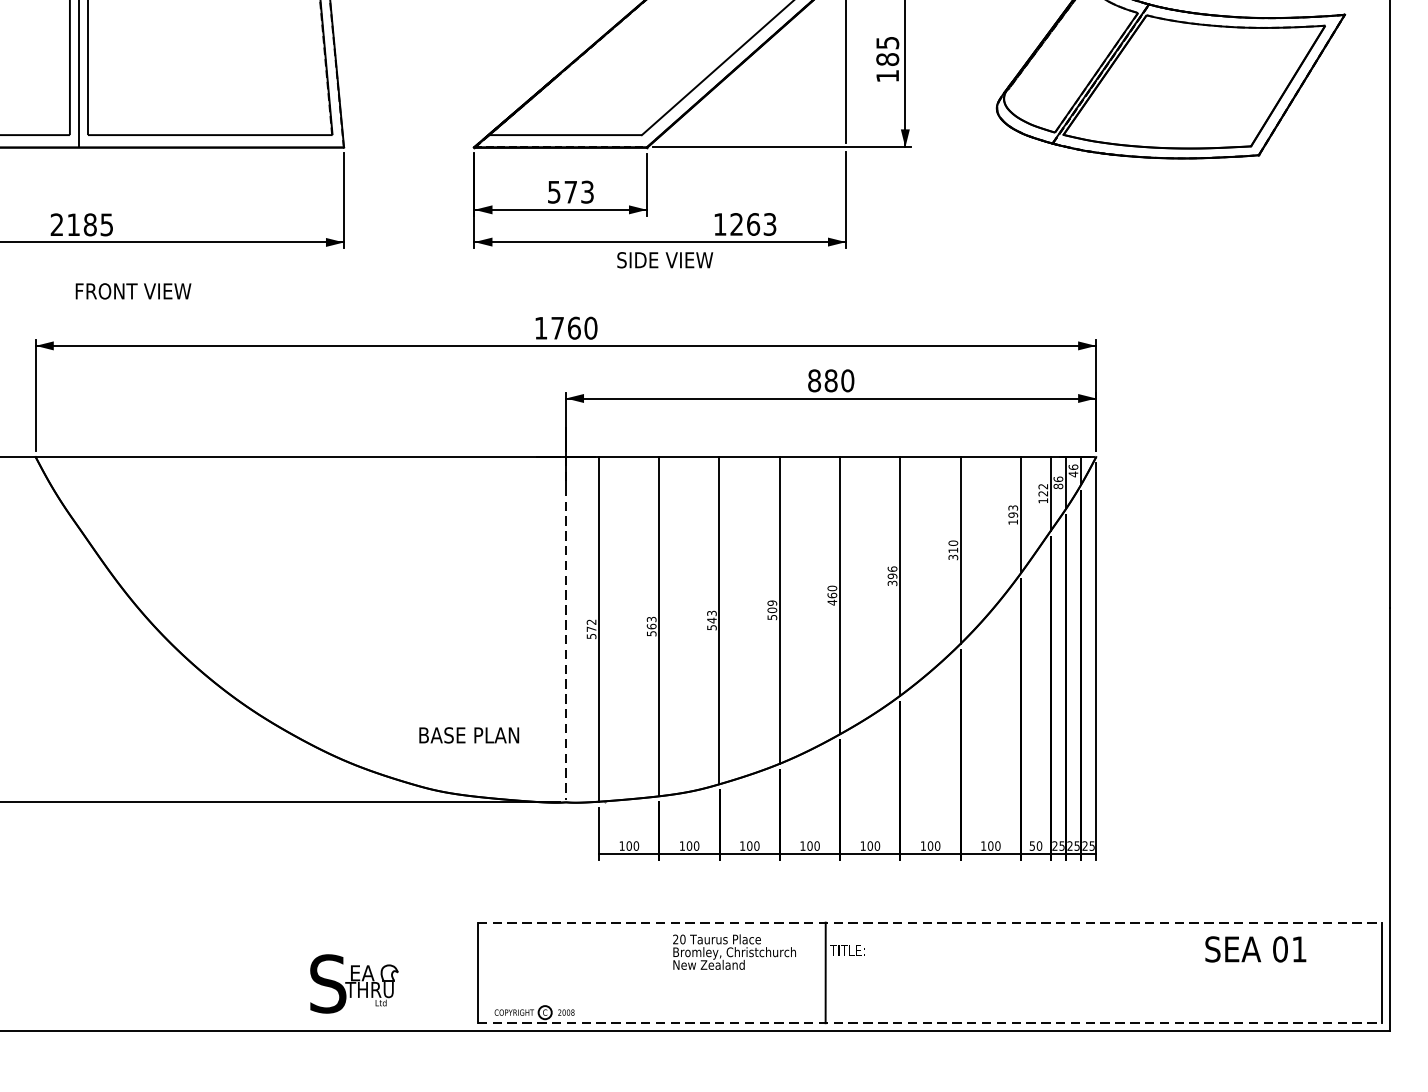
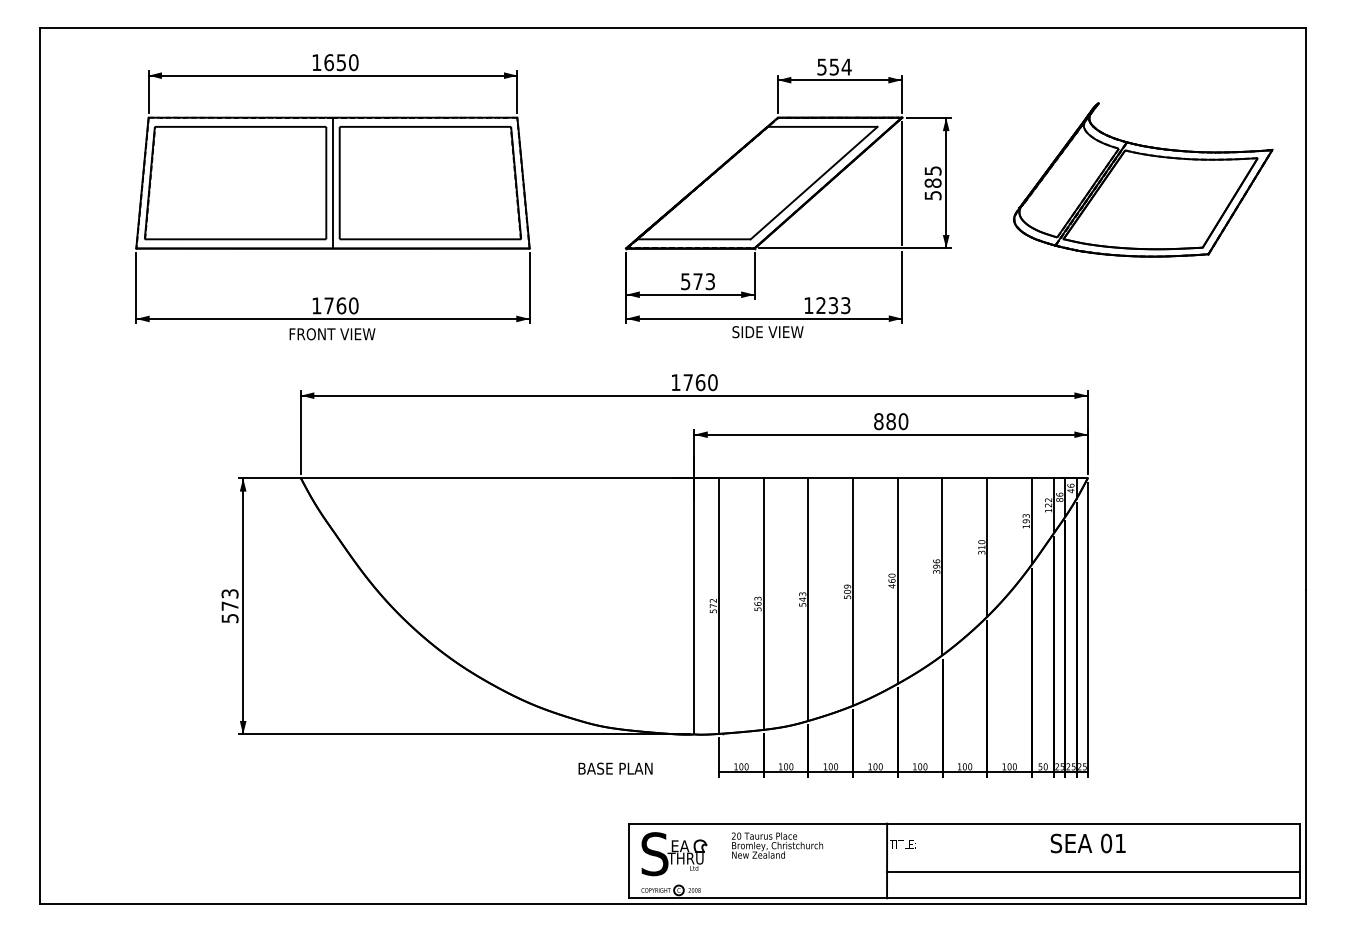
text: (886, 76) -> (932, 195), 185 -> 585
text: (82, 224) -> (335, 305), 2185 -> 1760
text: (753, 224) -> (833, 305), 1263 -> 1233
text: (133, 291) -> (332, 334), moved
line: (566, 628) -> (694, 605), dashed -> solid
text: (469, 735) -> (615, 768), moved
line: (930, 922) -> (964, 823), dashed -> solid
text: (1254, 949) -> (1087, 843), moved
text: (734, 952) -> (777, 845), moved
part: (354, 984) -> (674, 854), moved
line: (1103, 988) -> (1093, 872), added
line: (930, 1023) -> (964, 898), dashed -> solid

